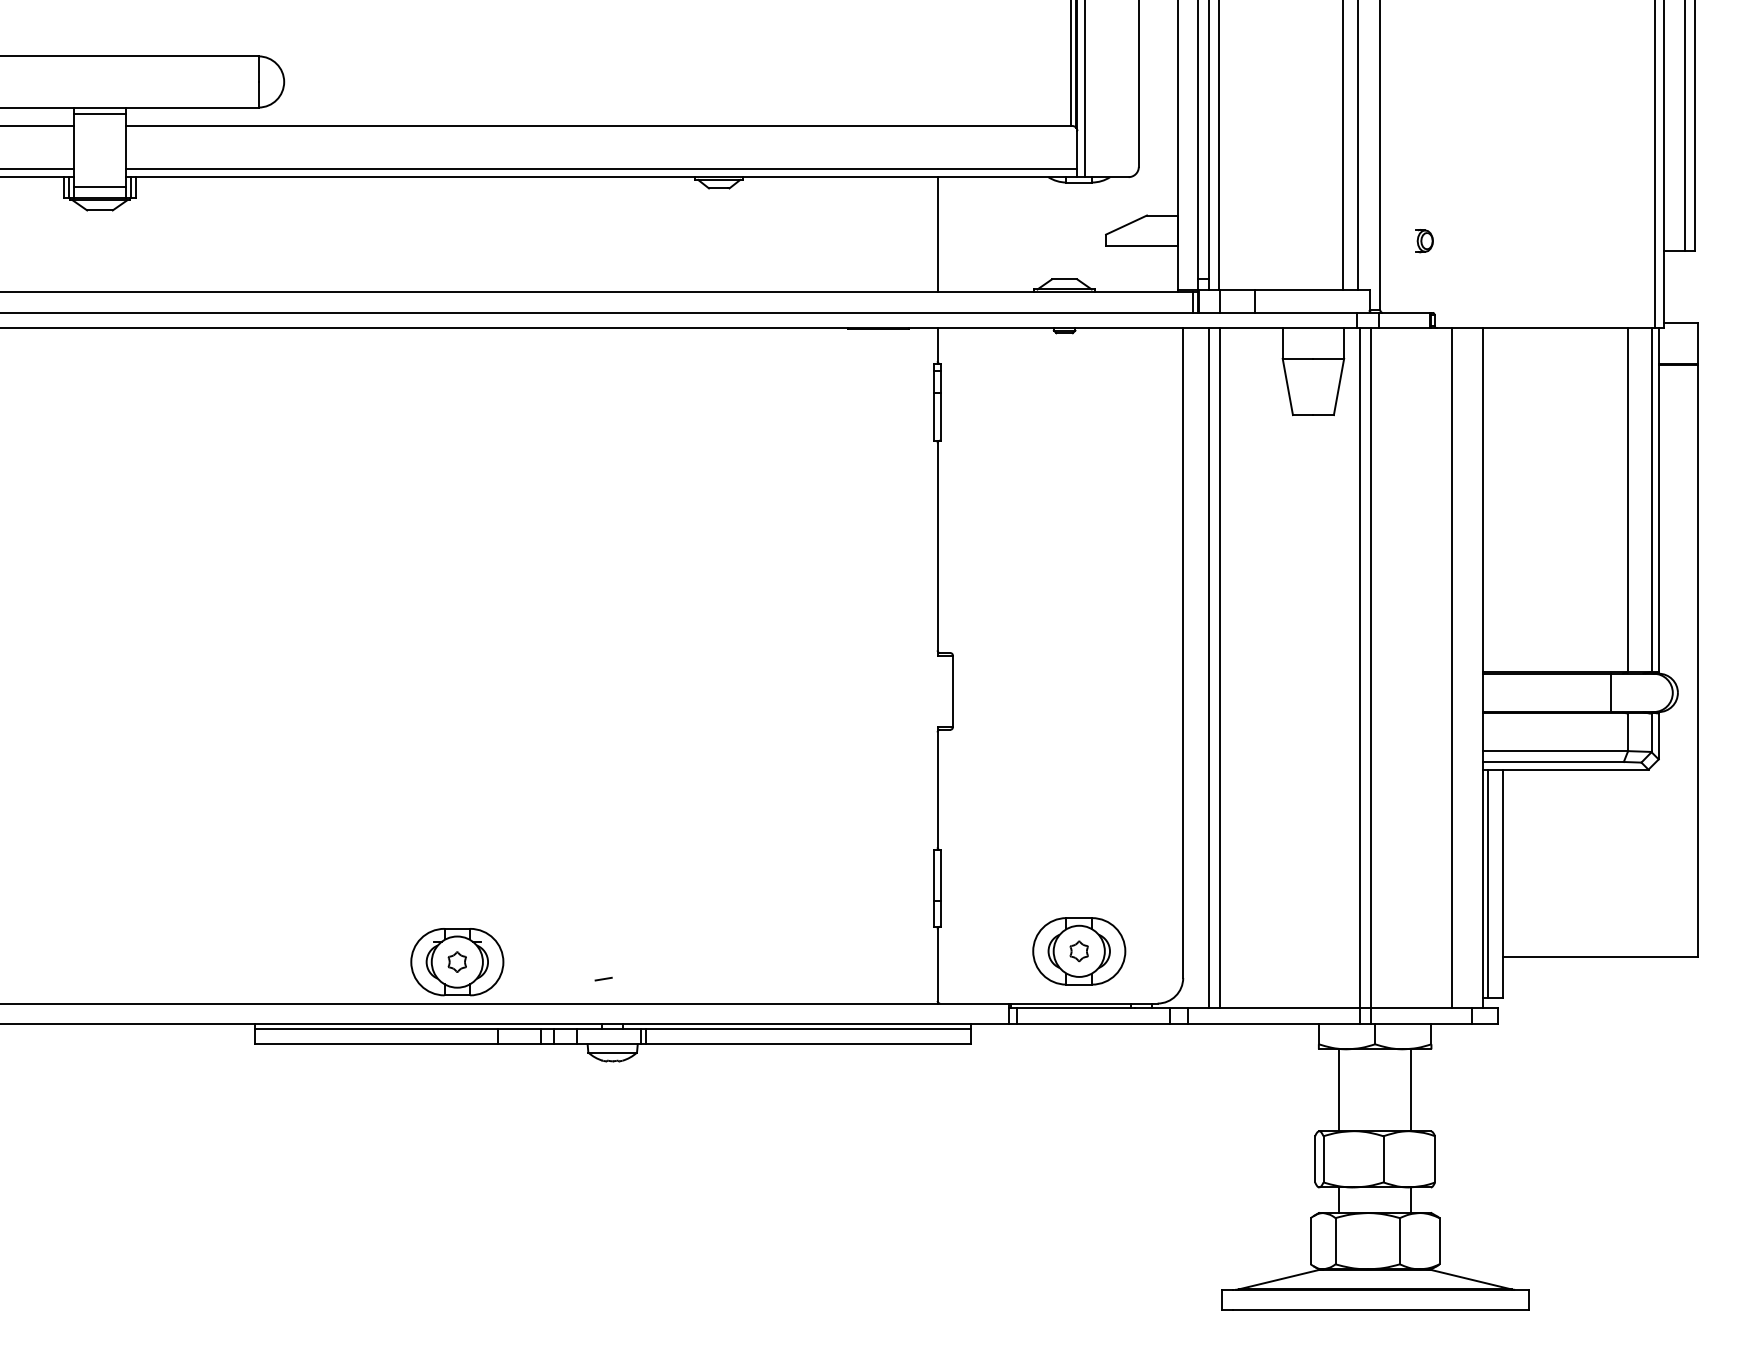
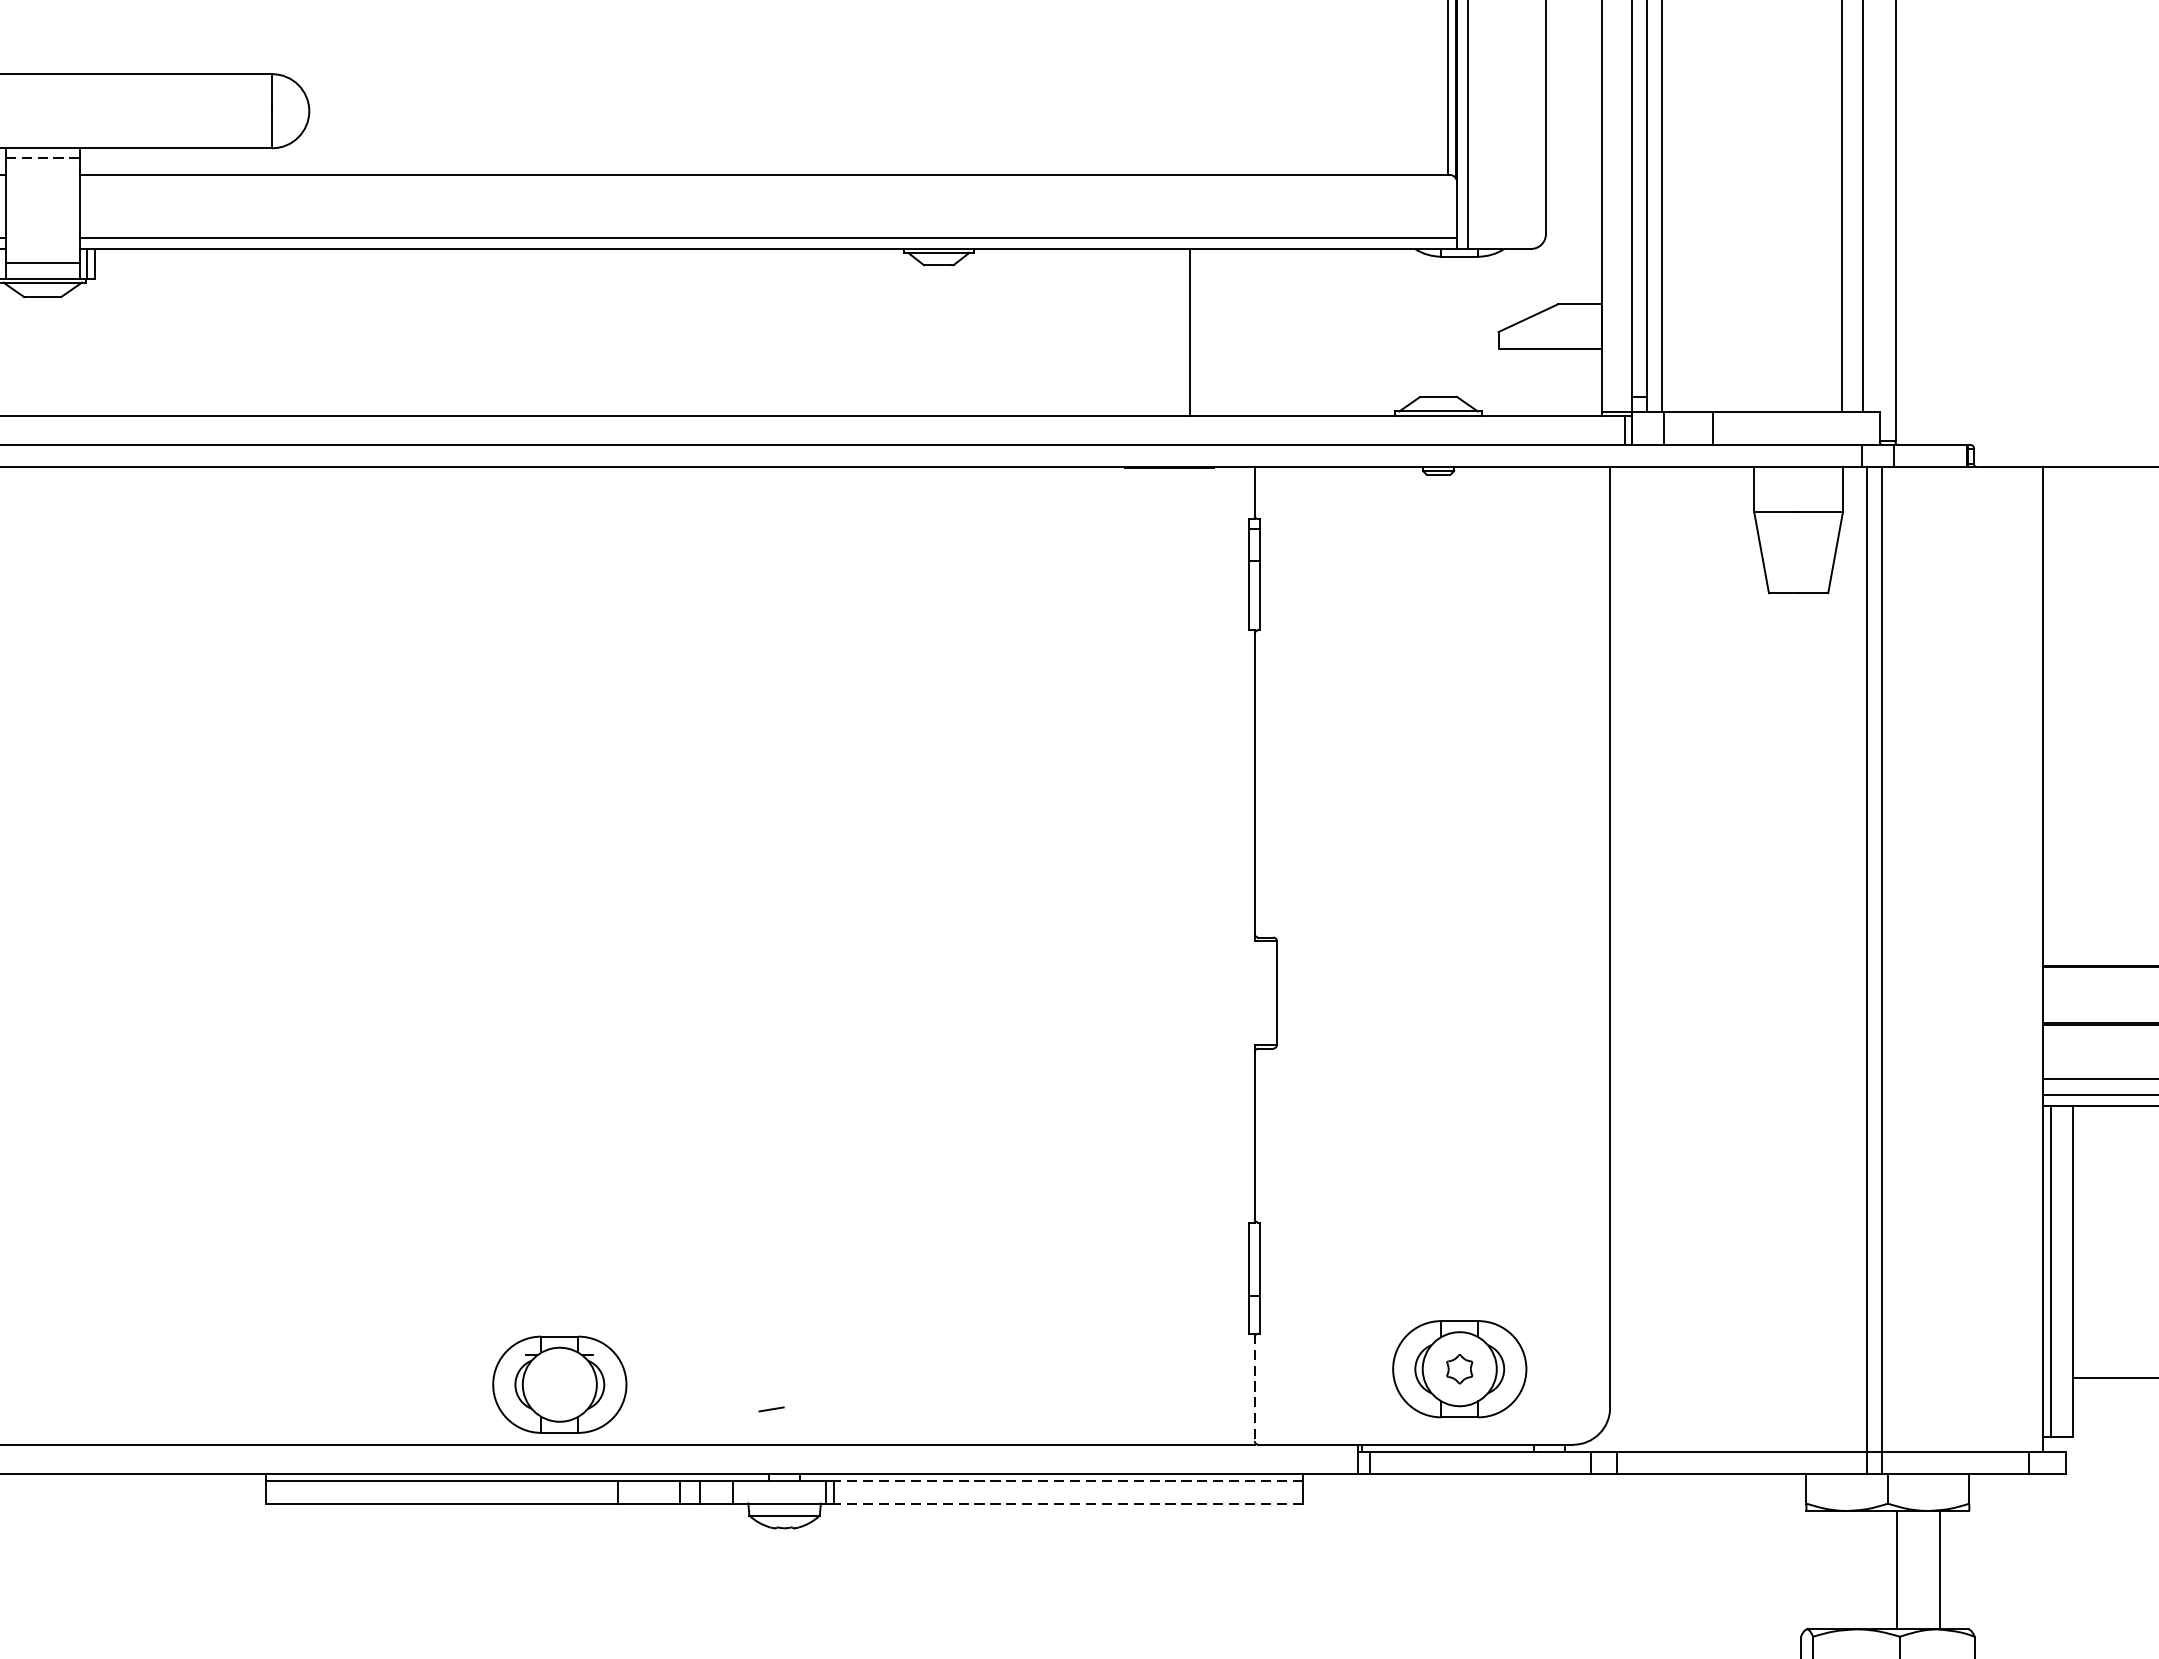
line: (99, 114) -> (42, 158), solid -> dashed
line: (937, 234) -> (1189, 331), moved
part: (1424, 241) -> (1959, 342), removed
line: (1209, 668) -> (1648, 959), removed
line: (1220, 668) -> (1664, 959), removed
line: (1451, 668) -> (1998, 959), removed
part: (456, 961) -> (558, 1383), removed
line: (937, 965) -> (1254, 1389), solid -> dashed
line: (808, 1028) -> (1067, 1480), solid -> dashed
line: (808, 1044) -> (1067, 1503), solid -> dashed
line: (1339, 1090) -> (1897, 1570), moved

